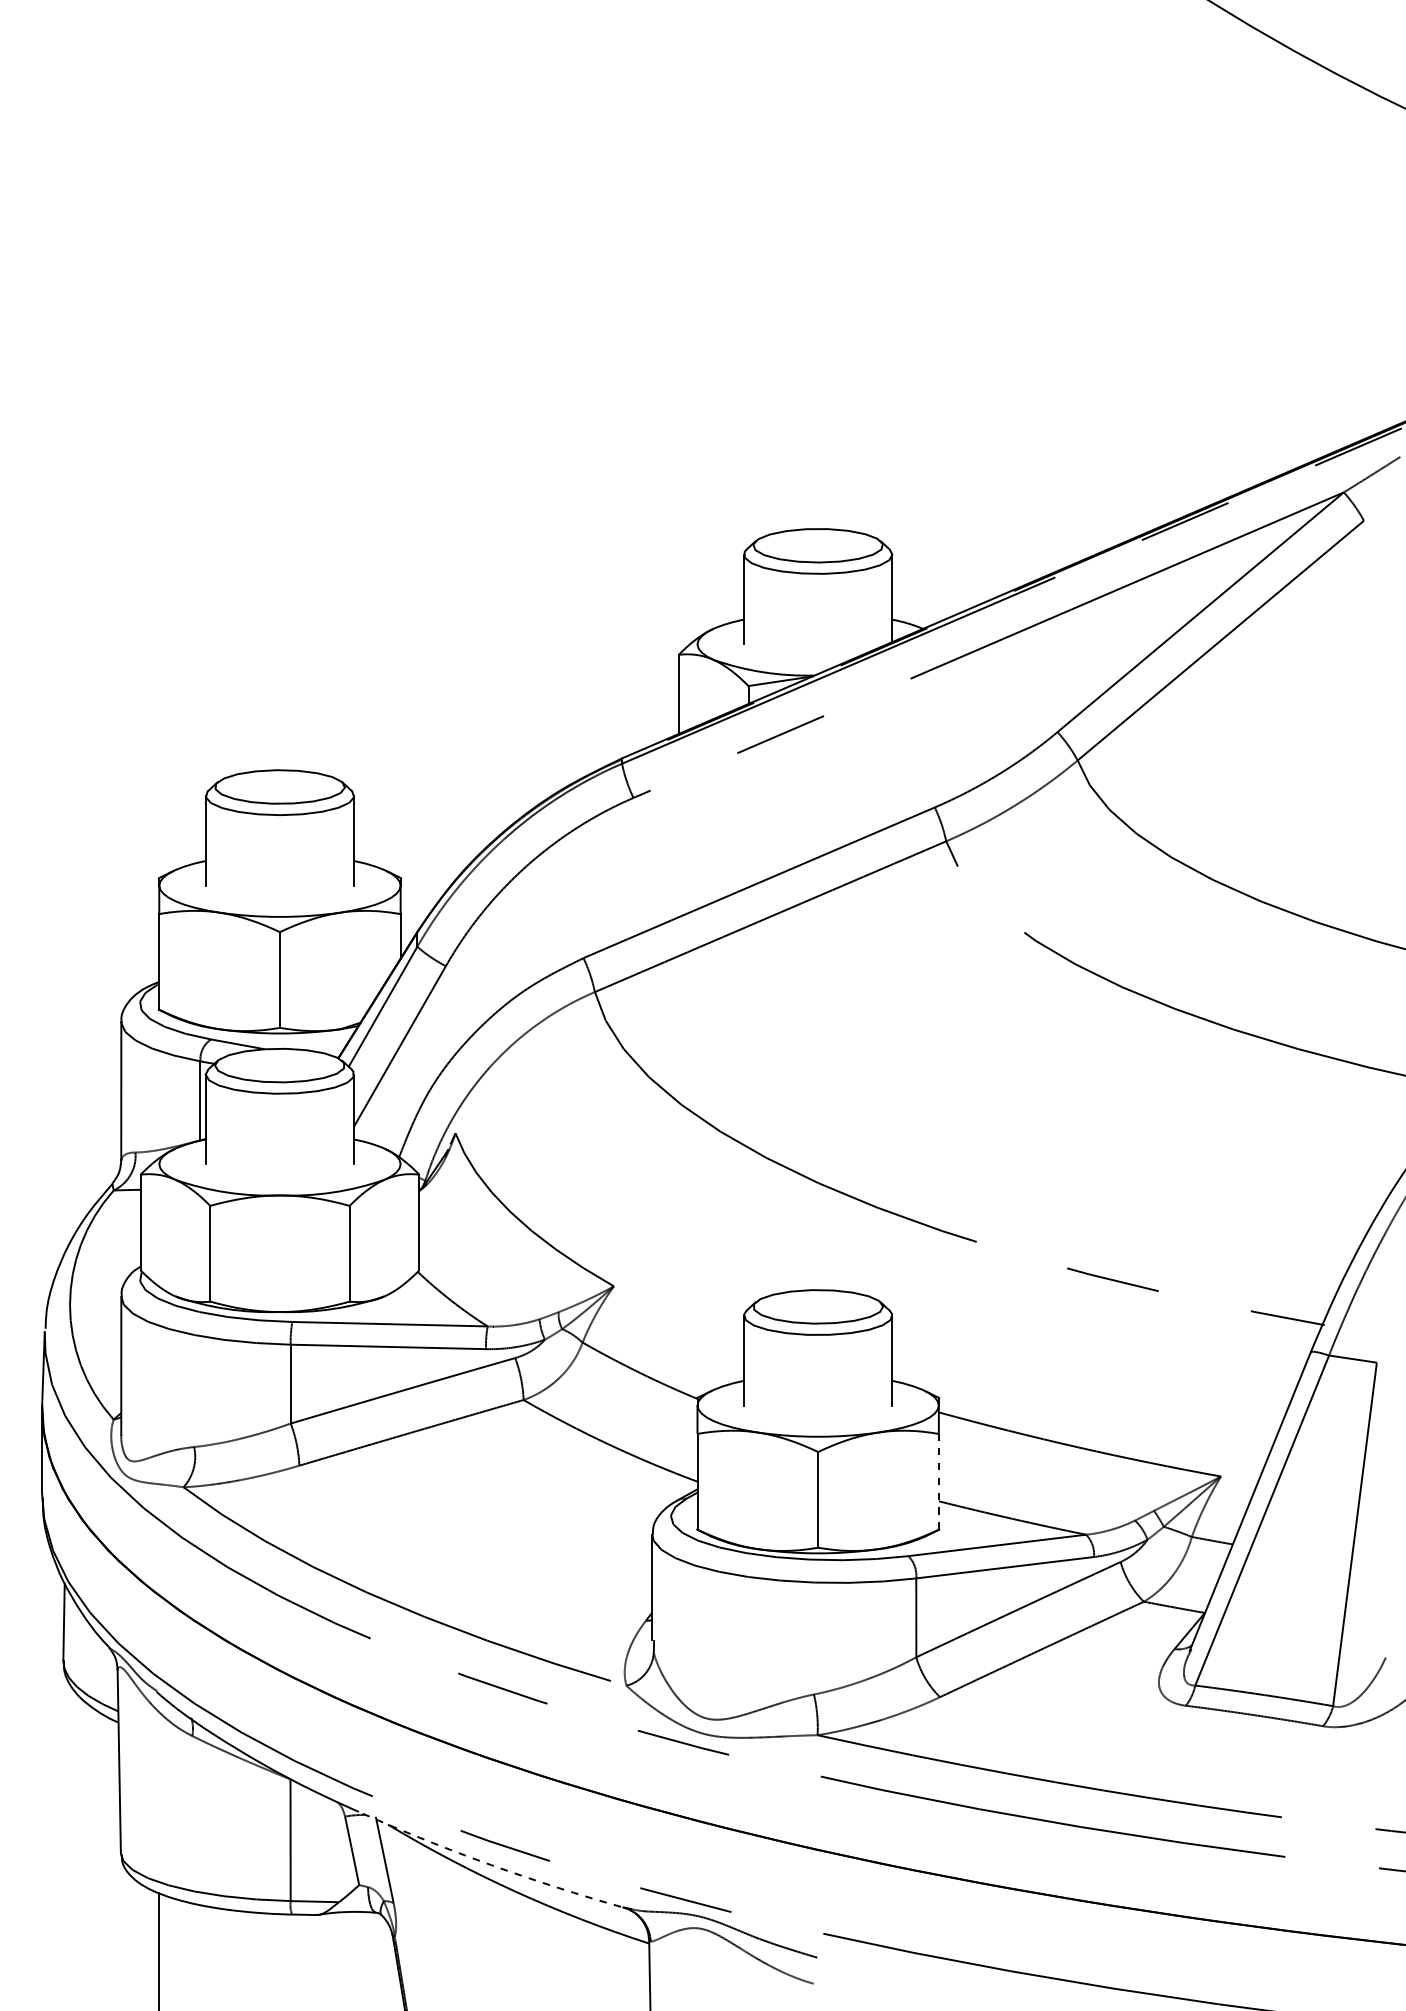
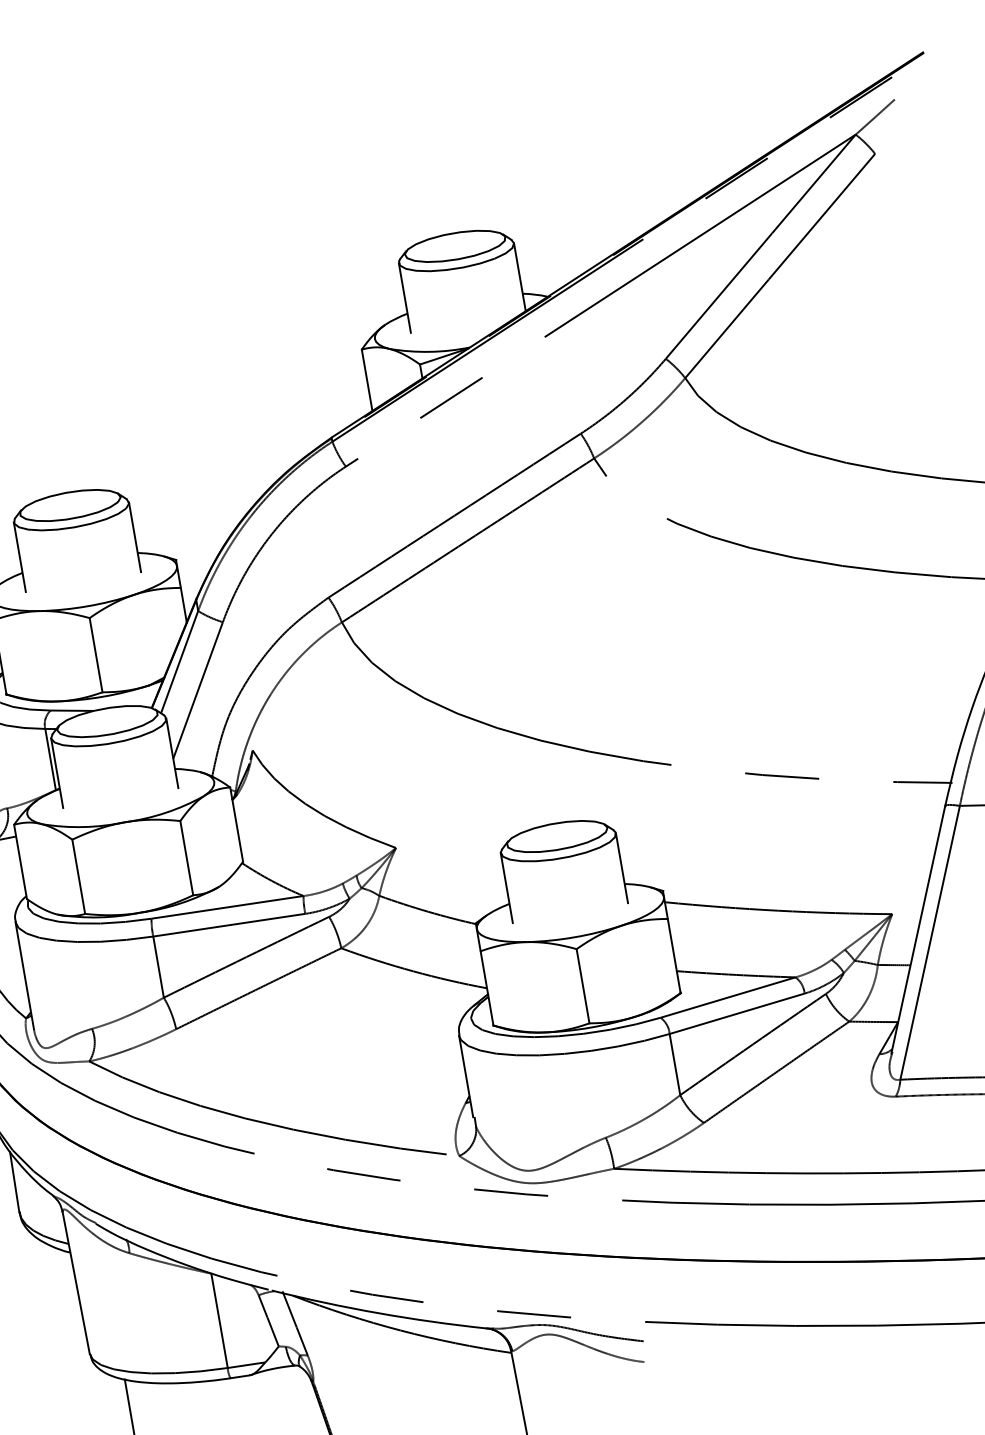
line: (938, 1481) -> (673, 955), dashed -> solid
arc: (491, 1865) -> (378, 1313), dashed -> solid

